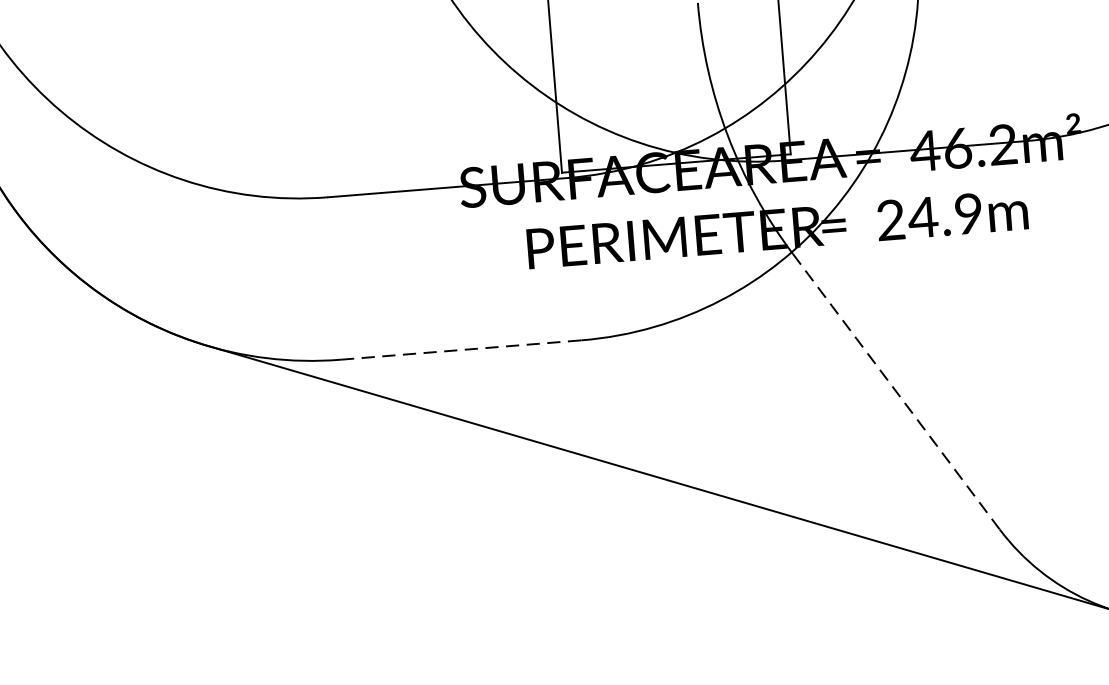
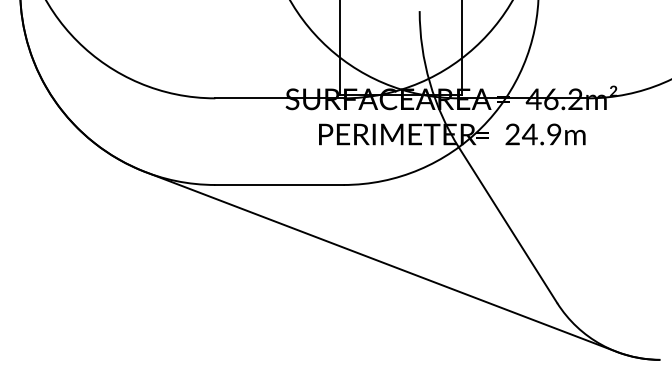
line: (461, 349) -> (279, 184), dashed -> solid
line: (896, 391) -> (508, 225), dashed -> solid

